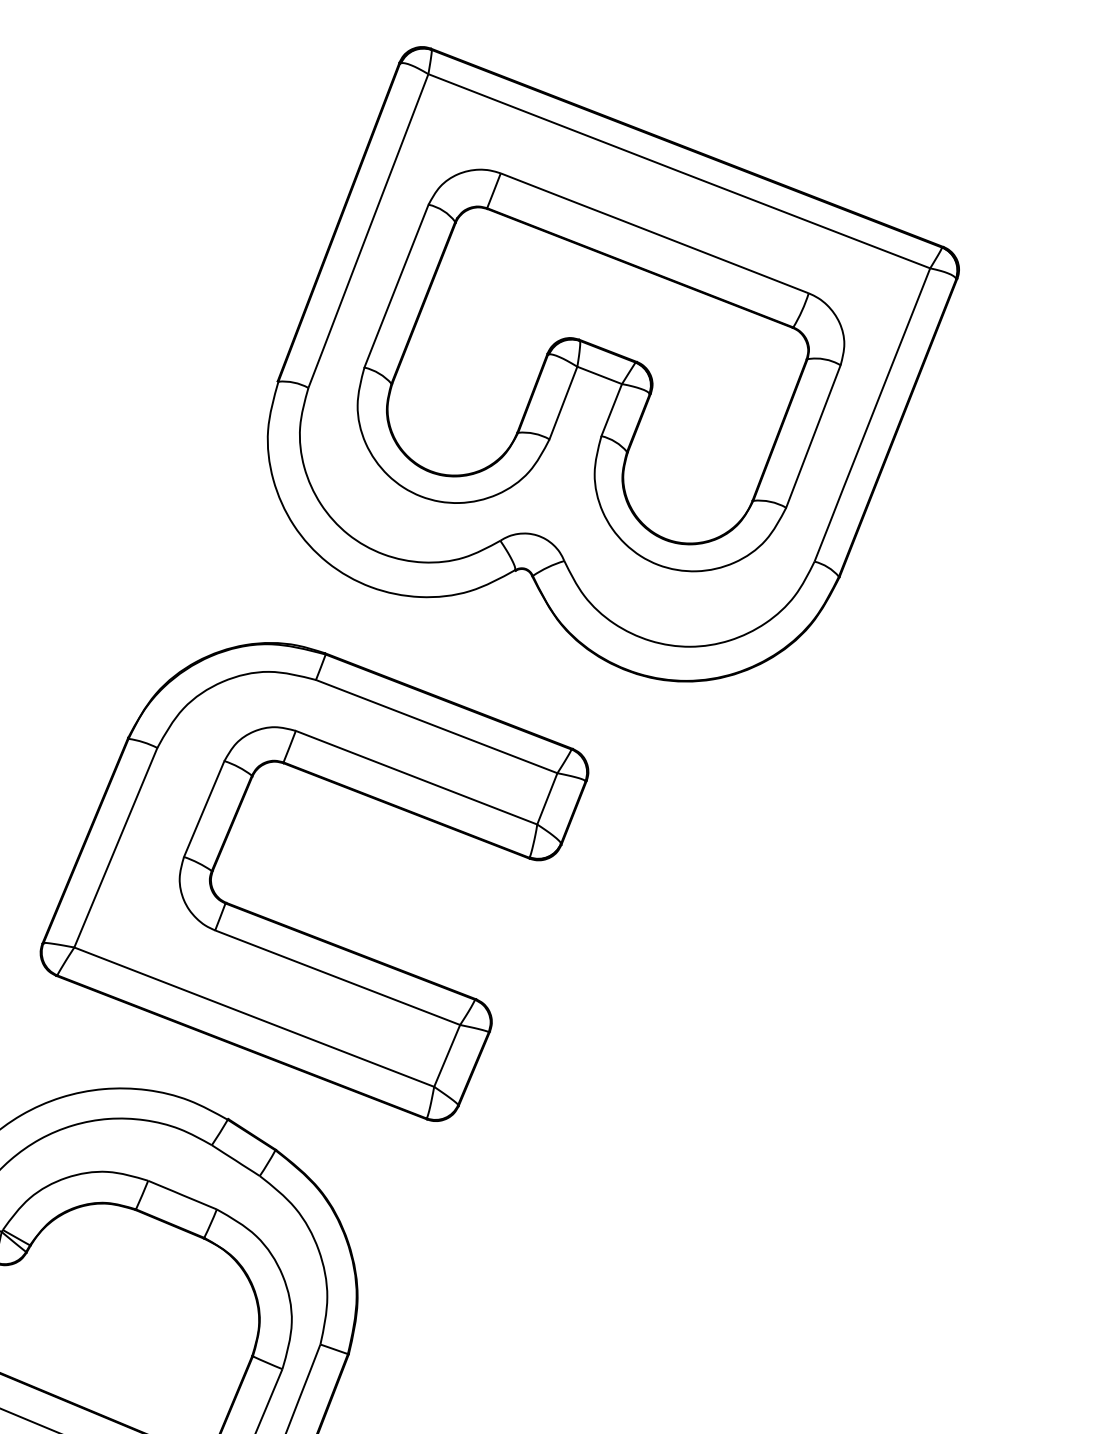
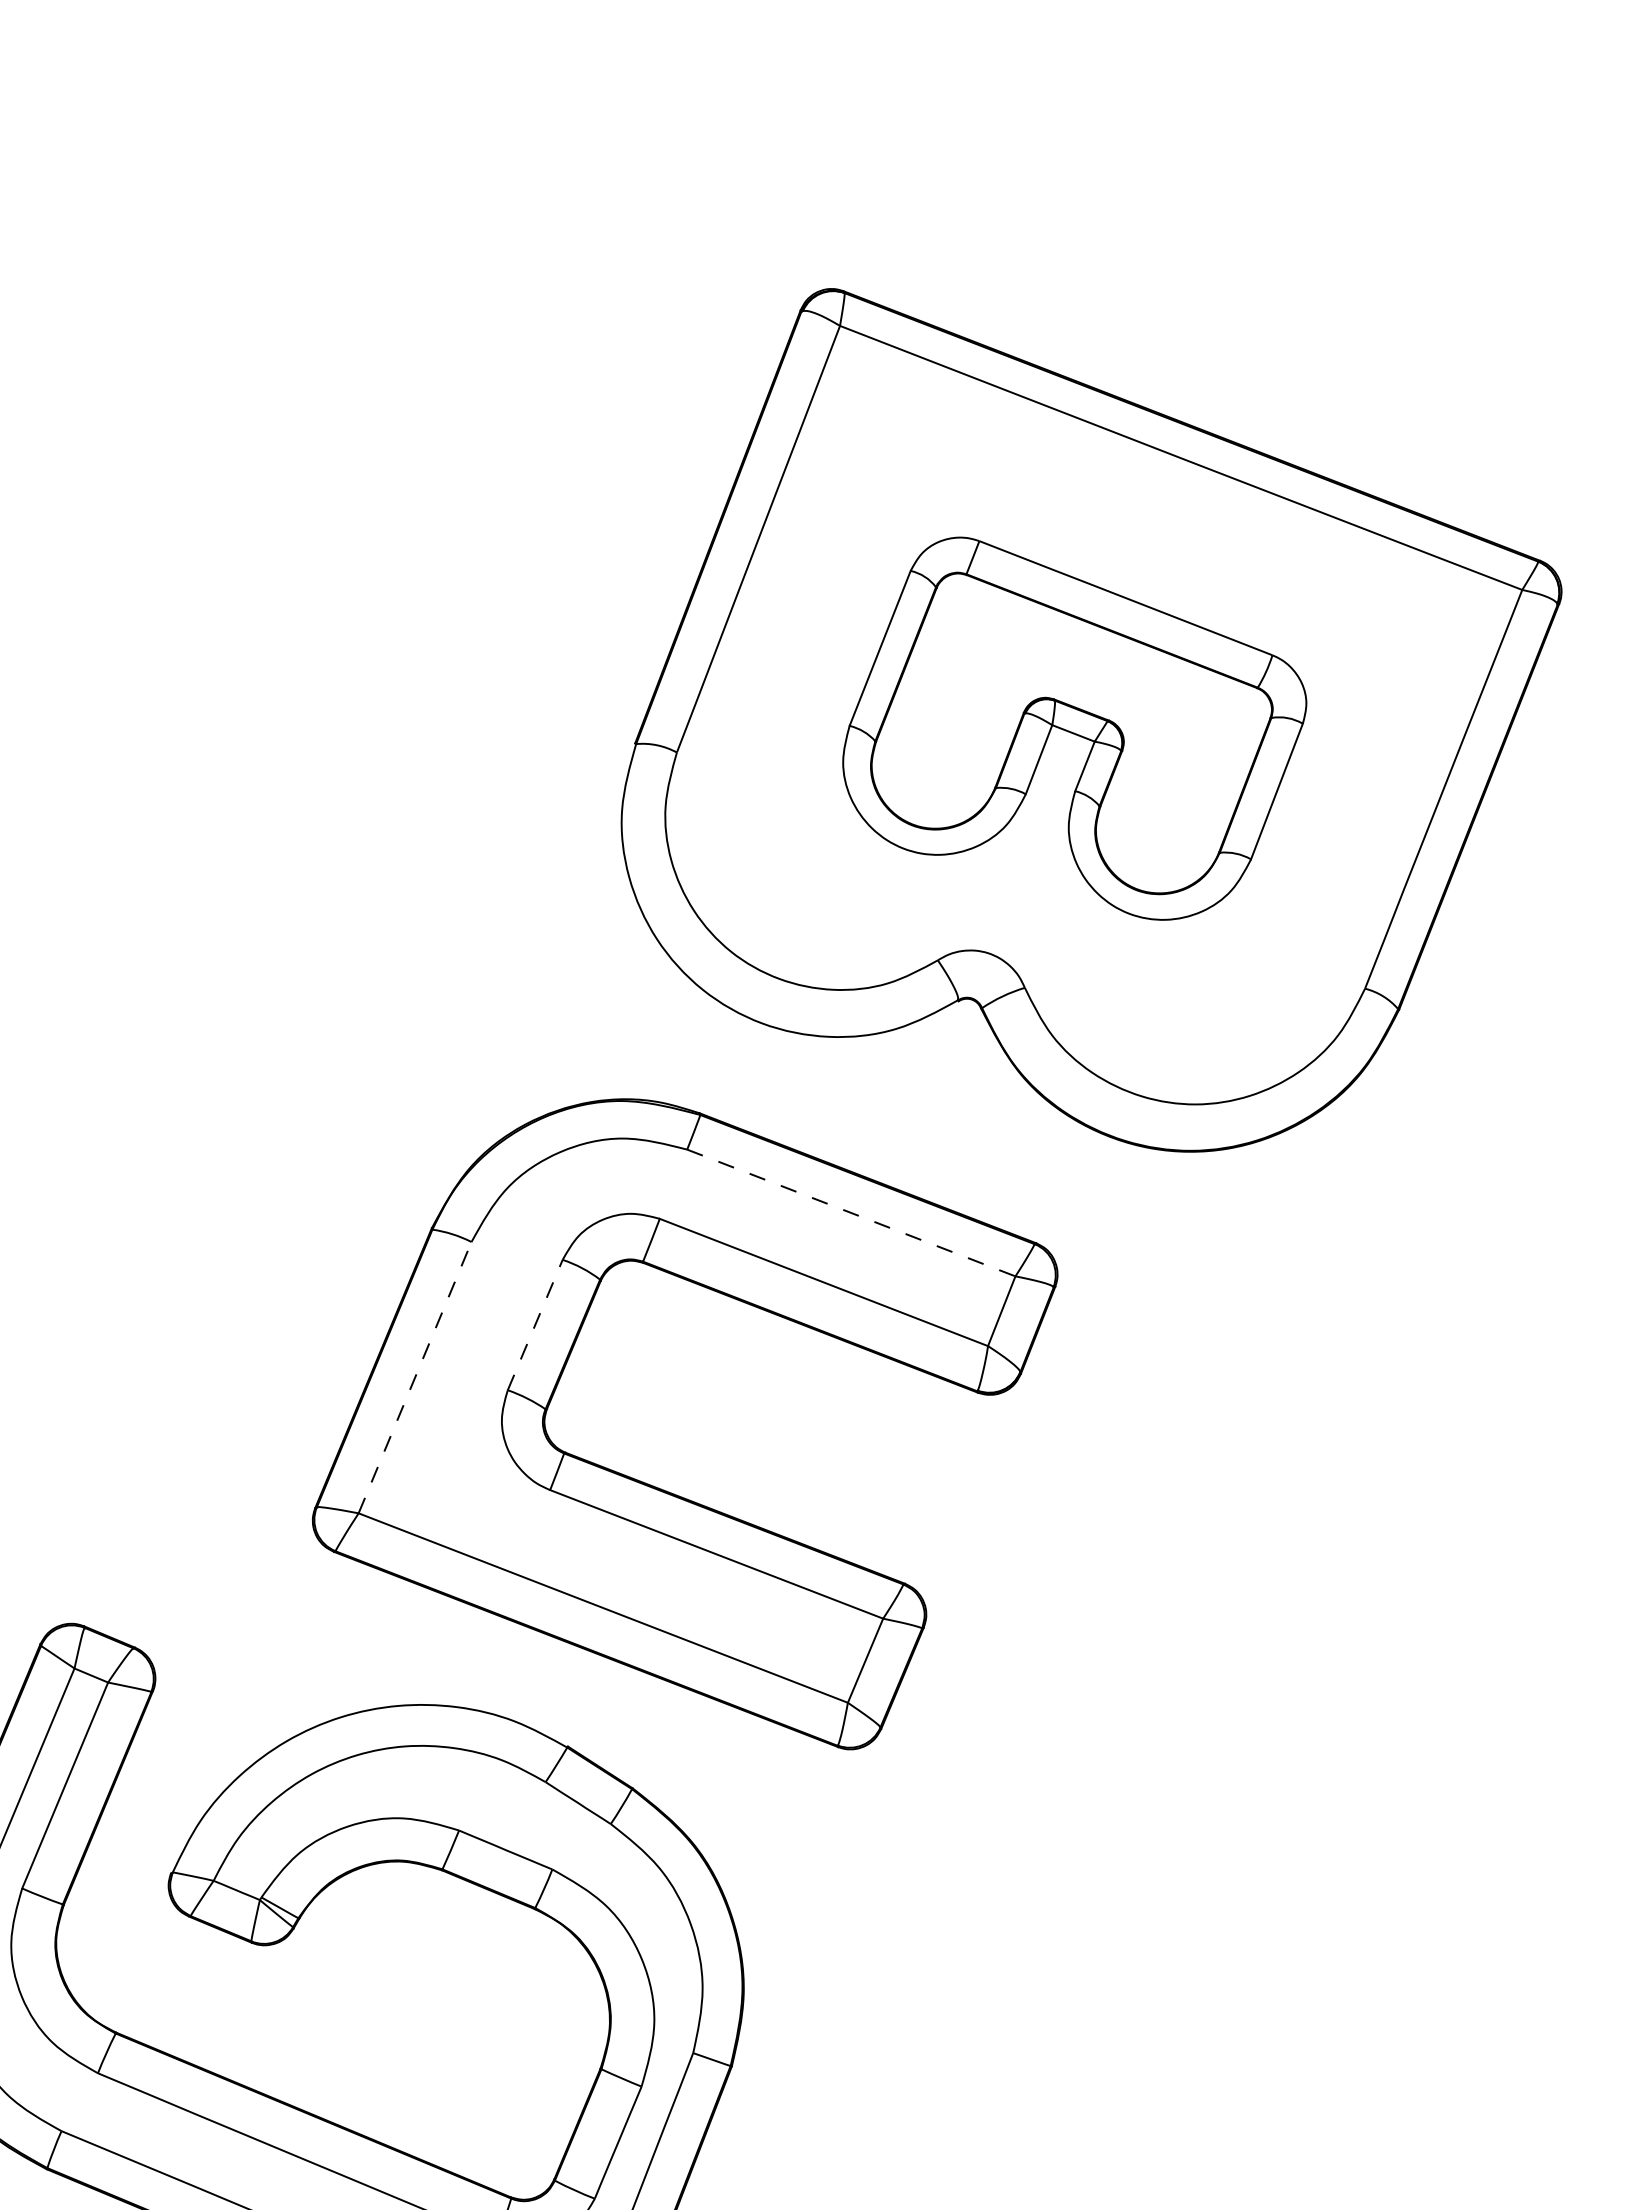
part: (600, 370) -> (1074, 728), size x0.7
line: (436, 726) -> (851, 1213), solid -> dashed
line: (204, 809) -> (535, 1325), solid -> dashed
line: (116, 847) -> (415, 1377), solid -> dashed

